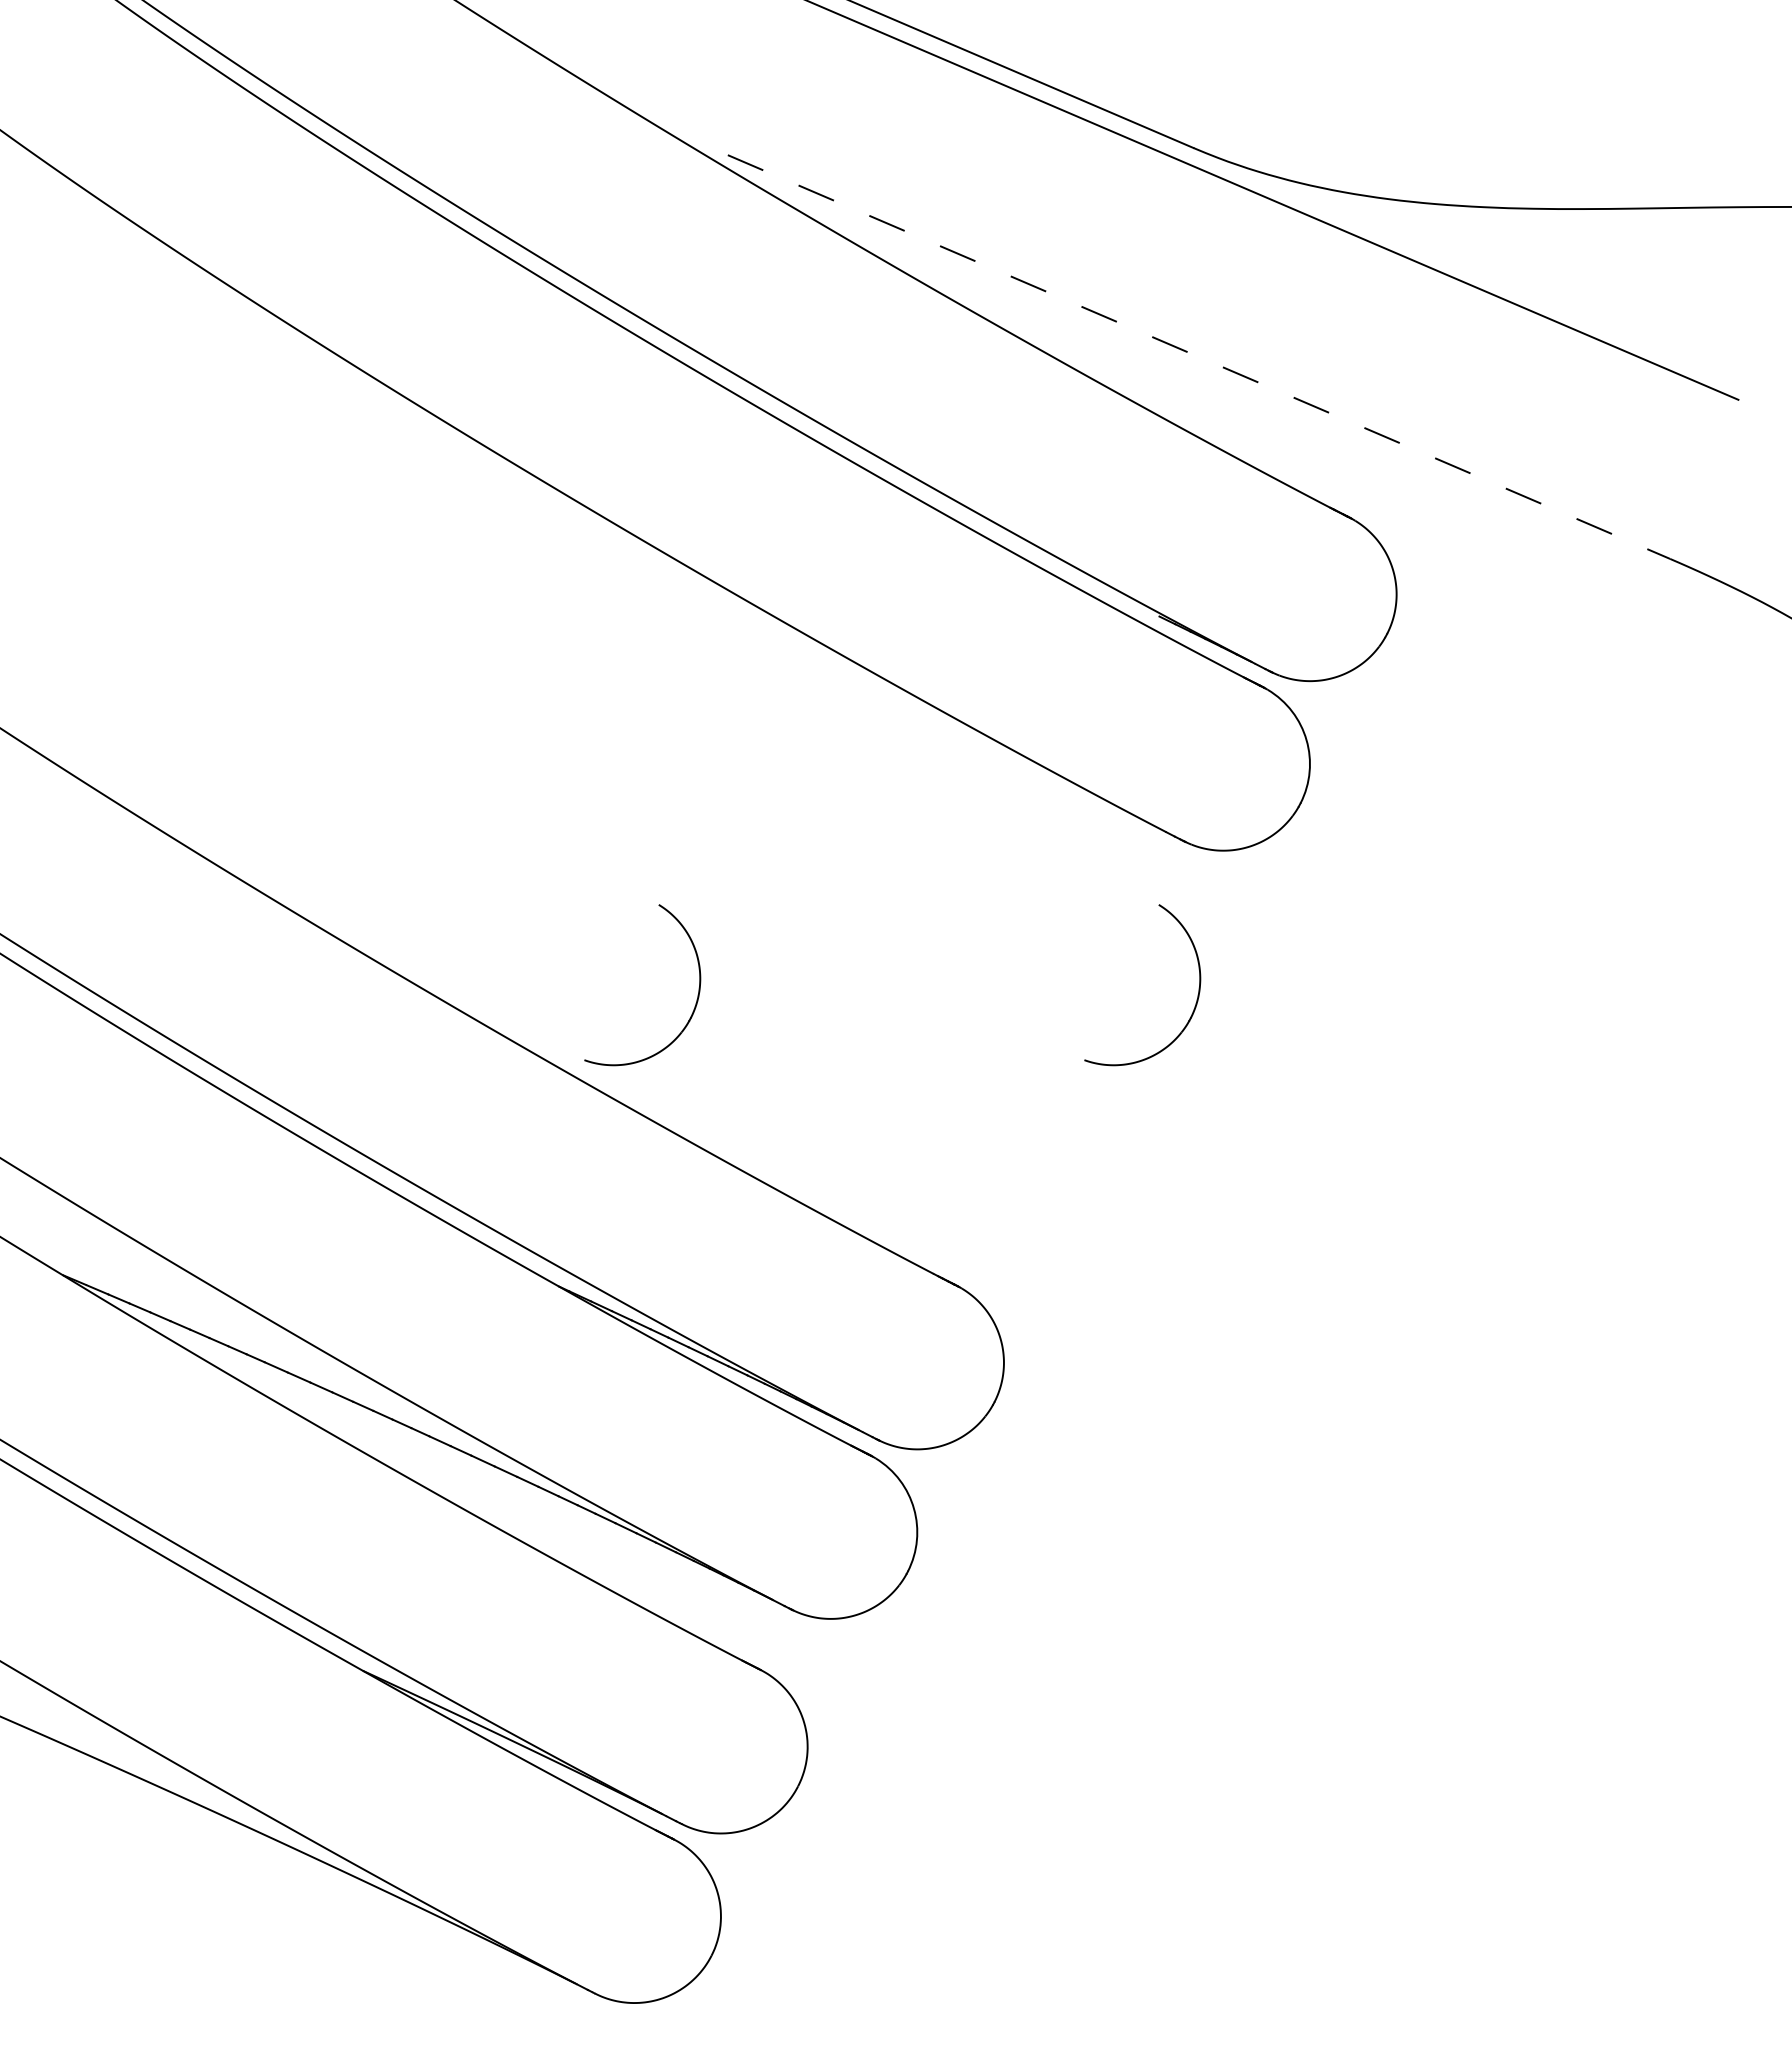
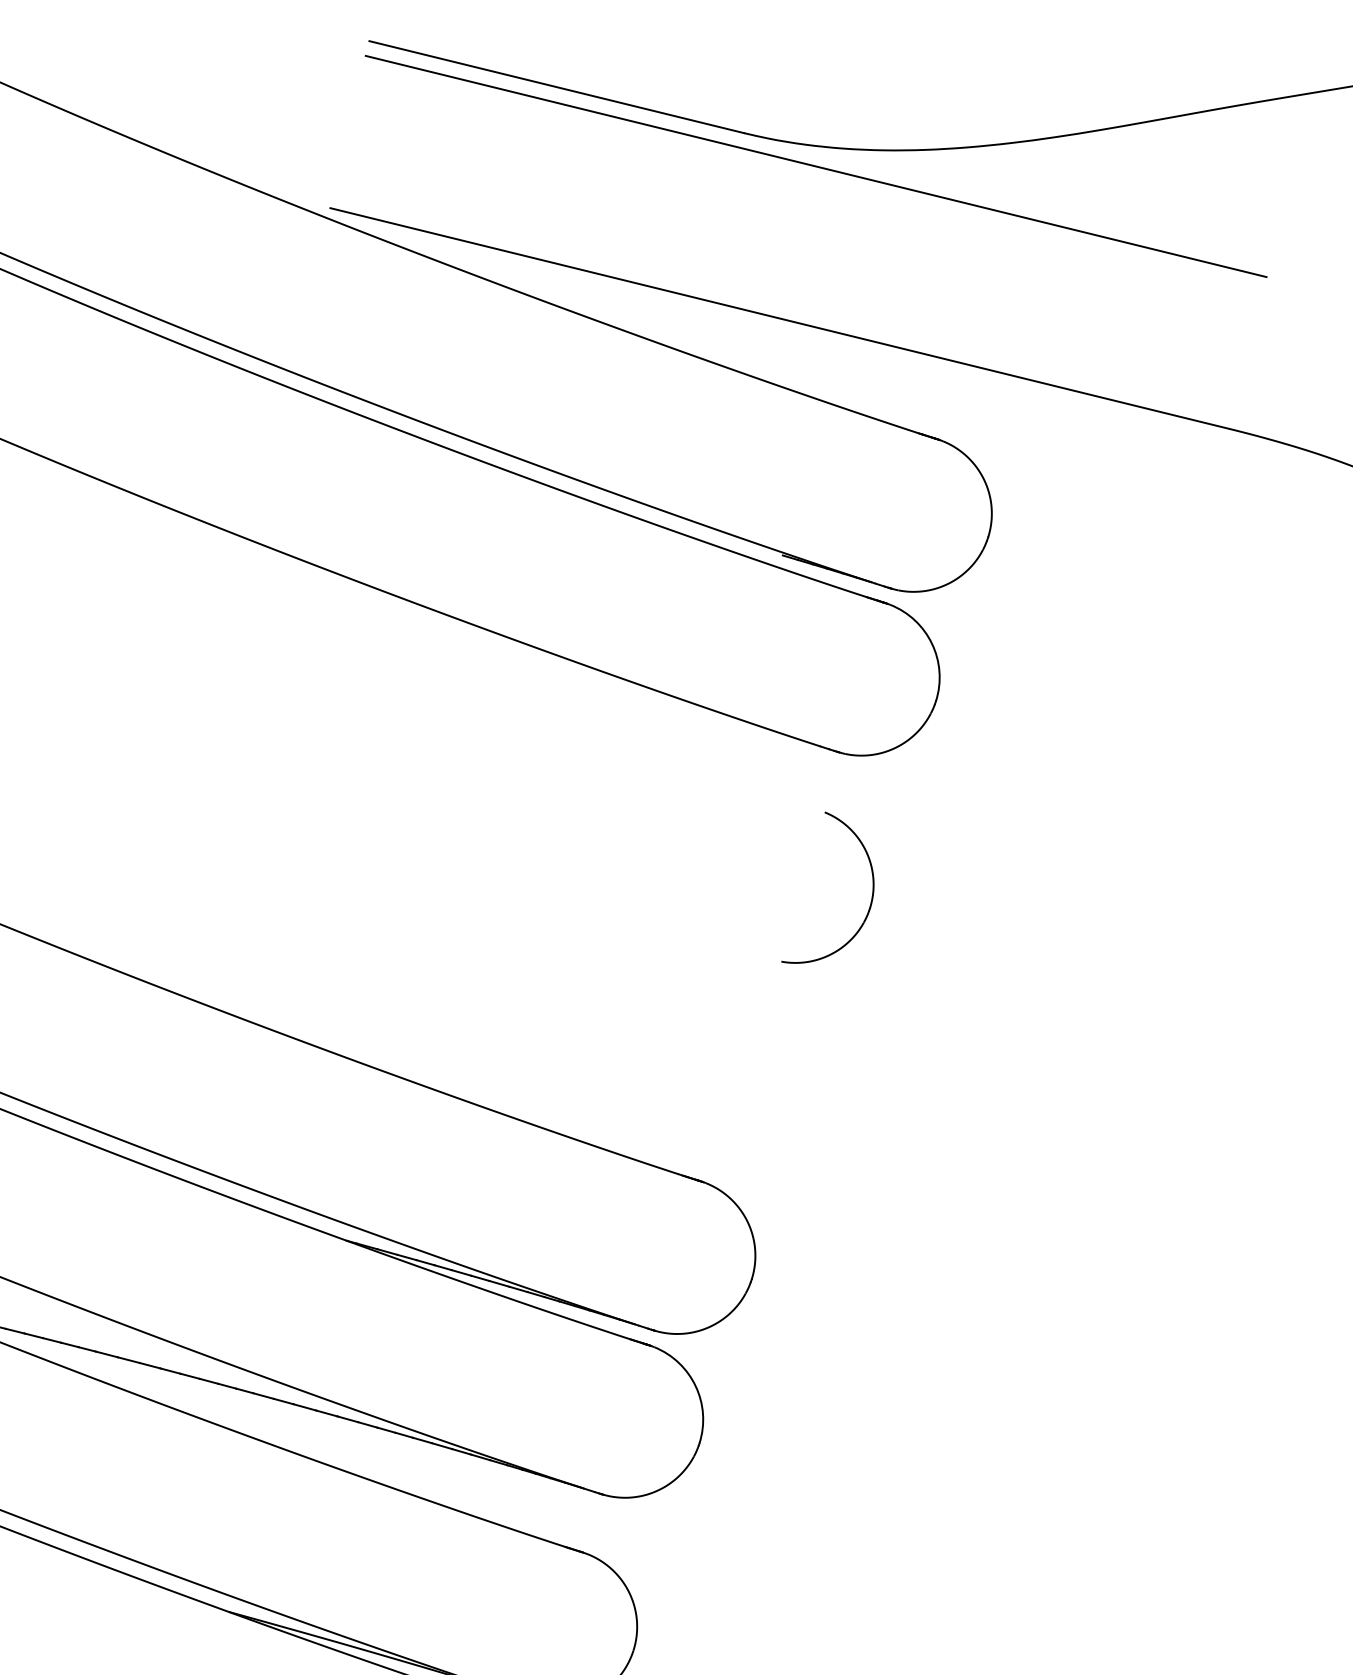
line: (1199, 357) -> (780, 318), dashed -> solid
part: (697, 994) -> (427, 960), removed

